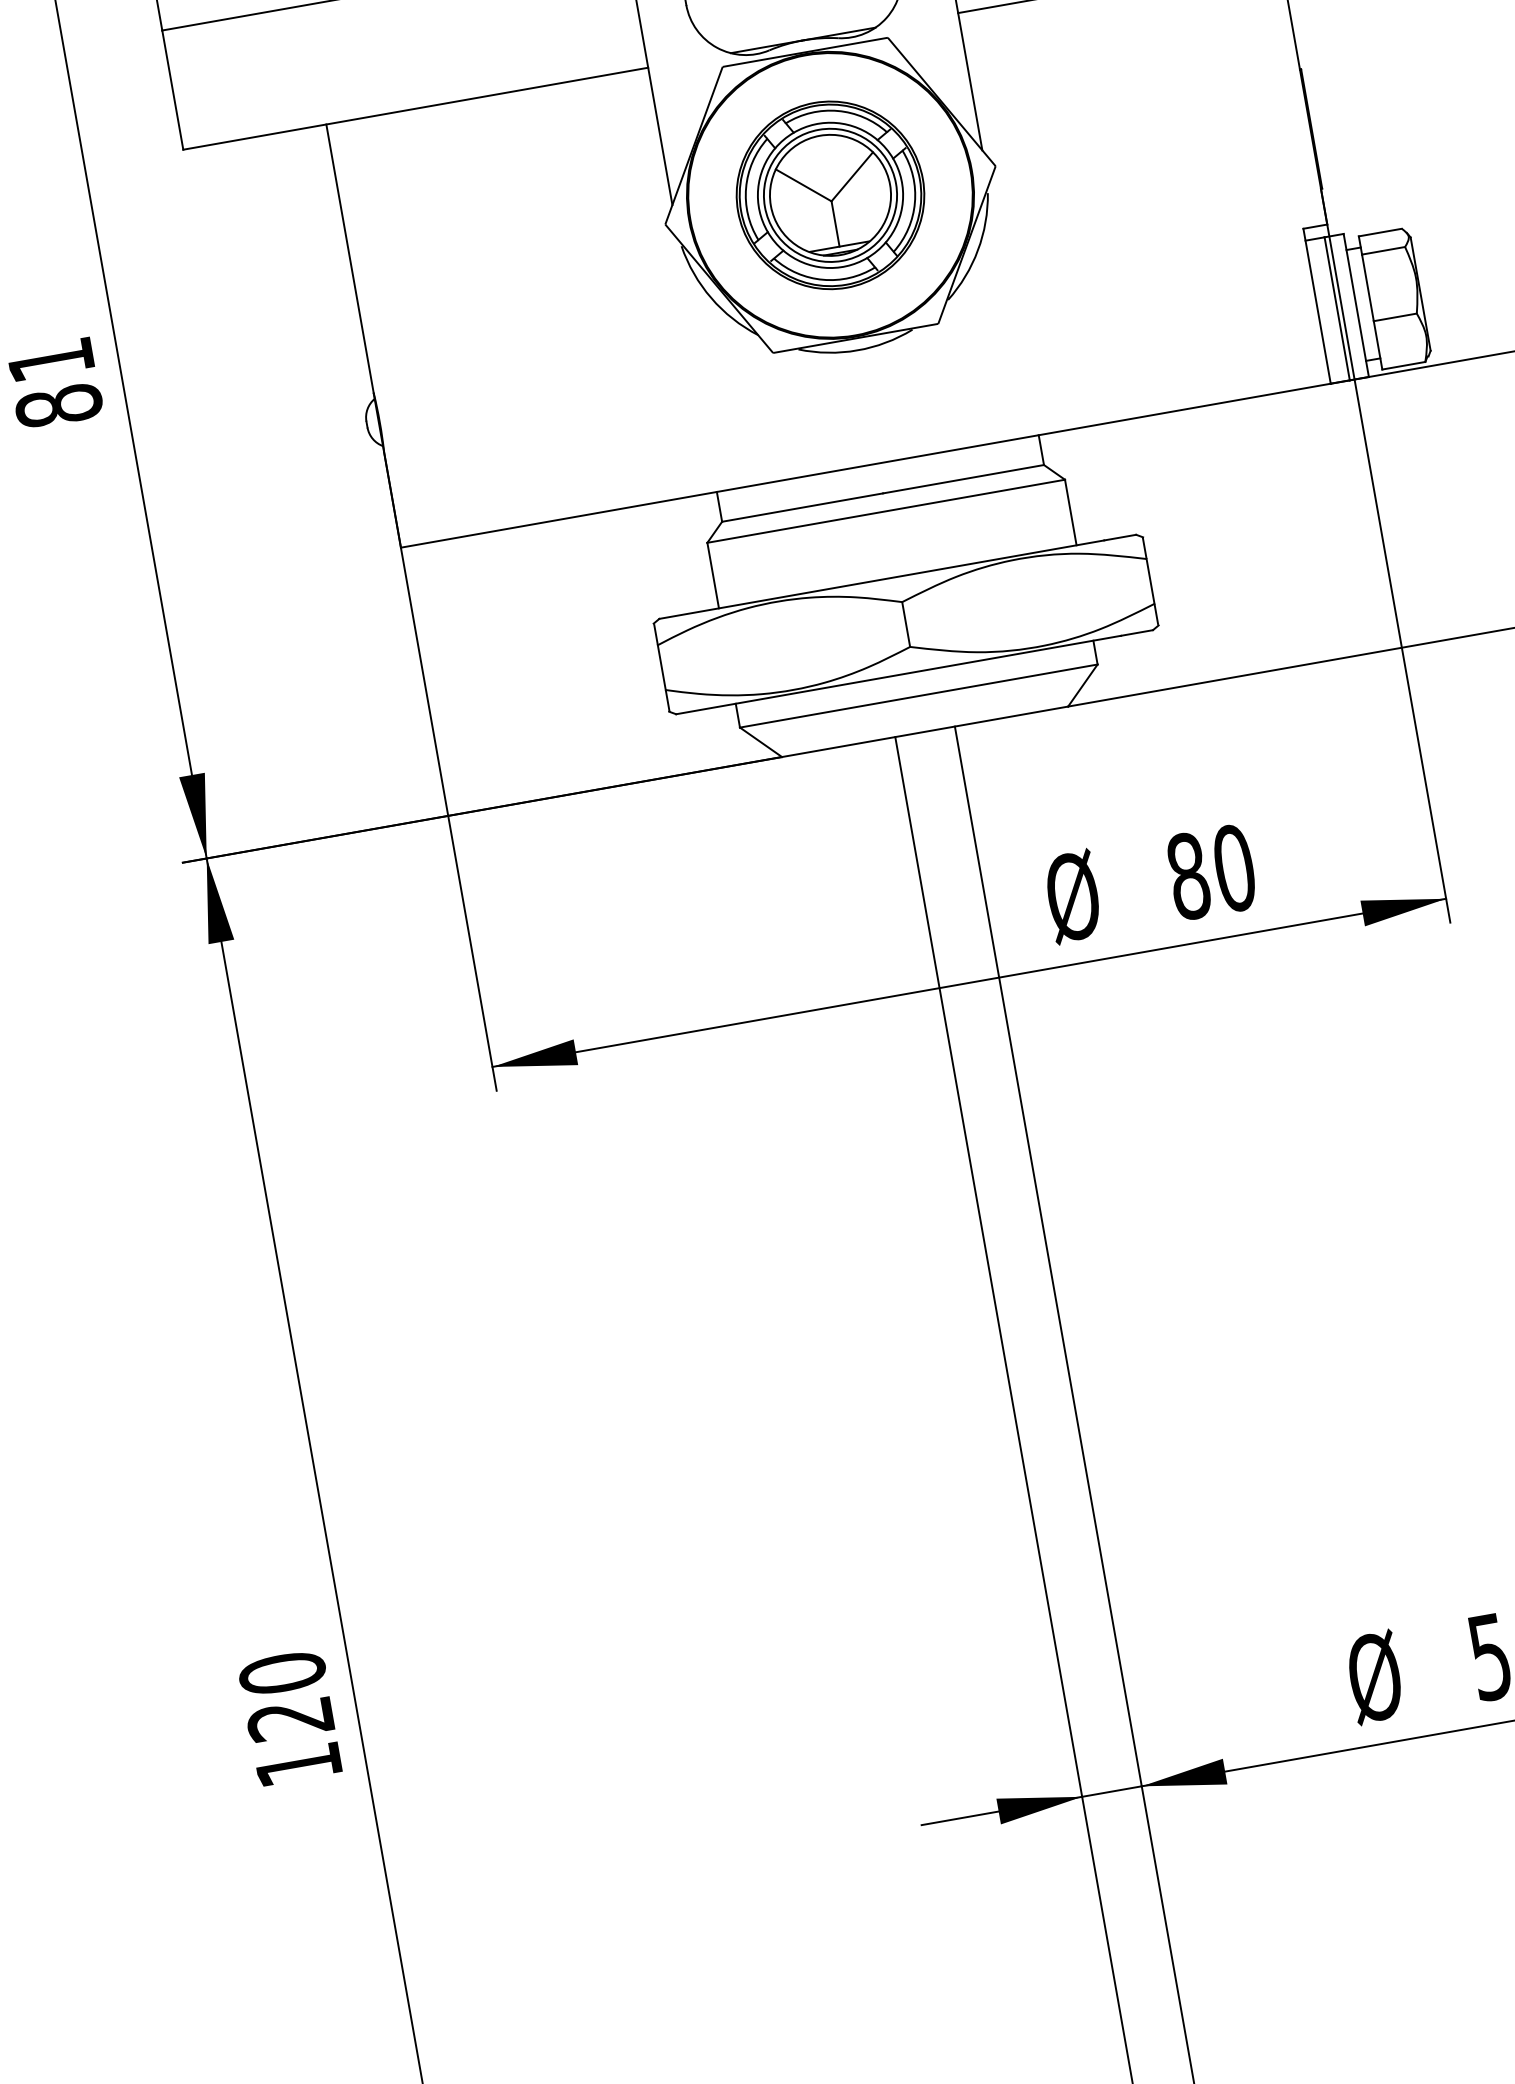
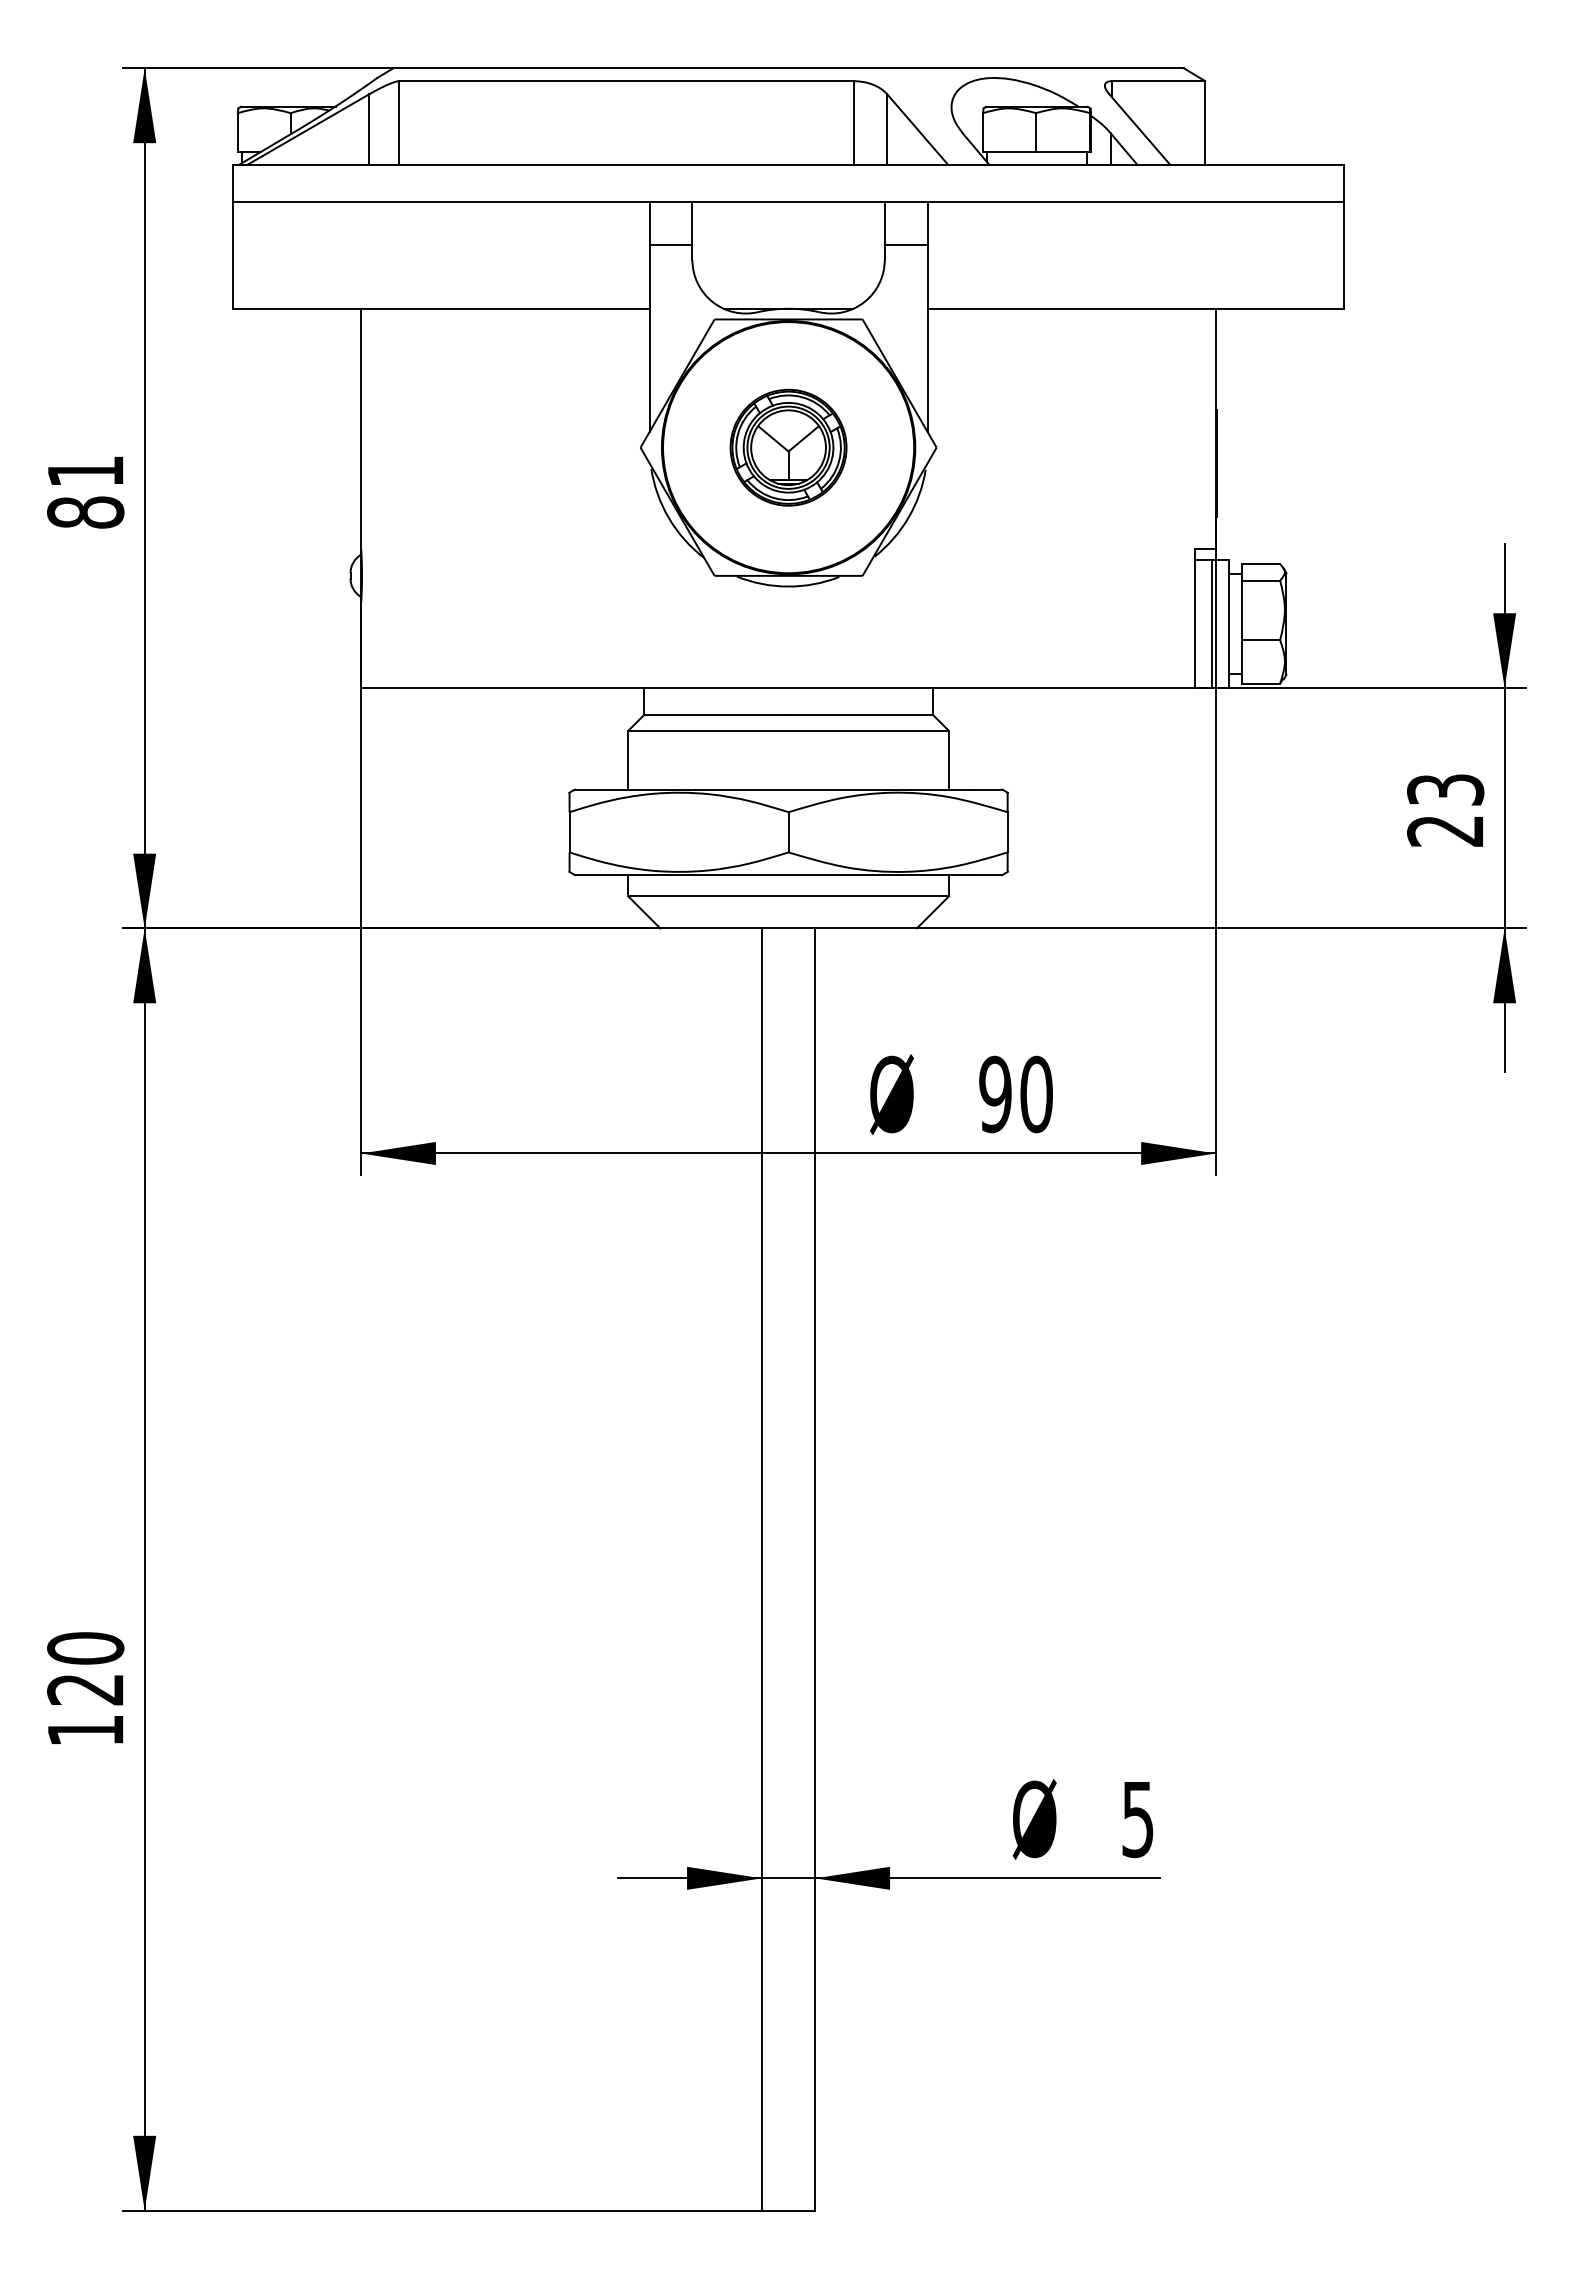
part: (830, 195) -> (788, 447), size x0.7
text: (1188, 876) -> (995, 1094), 80 -> 90

